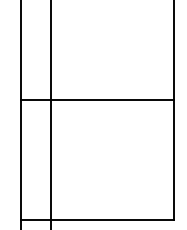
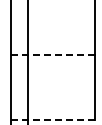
line: (98, 100) -> (53, 54), solid -> dashed
line: (98, 219) -> (53, 119), solid -> dashed

